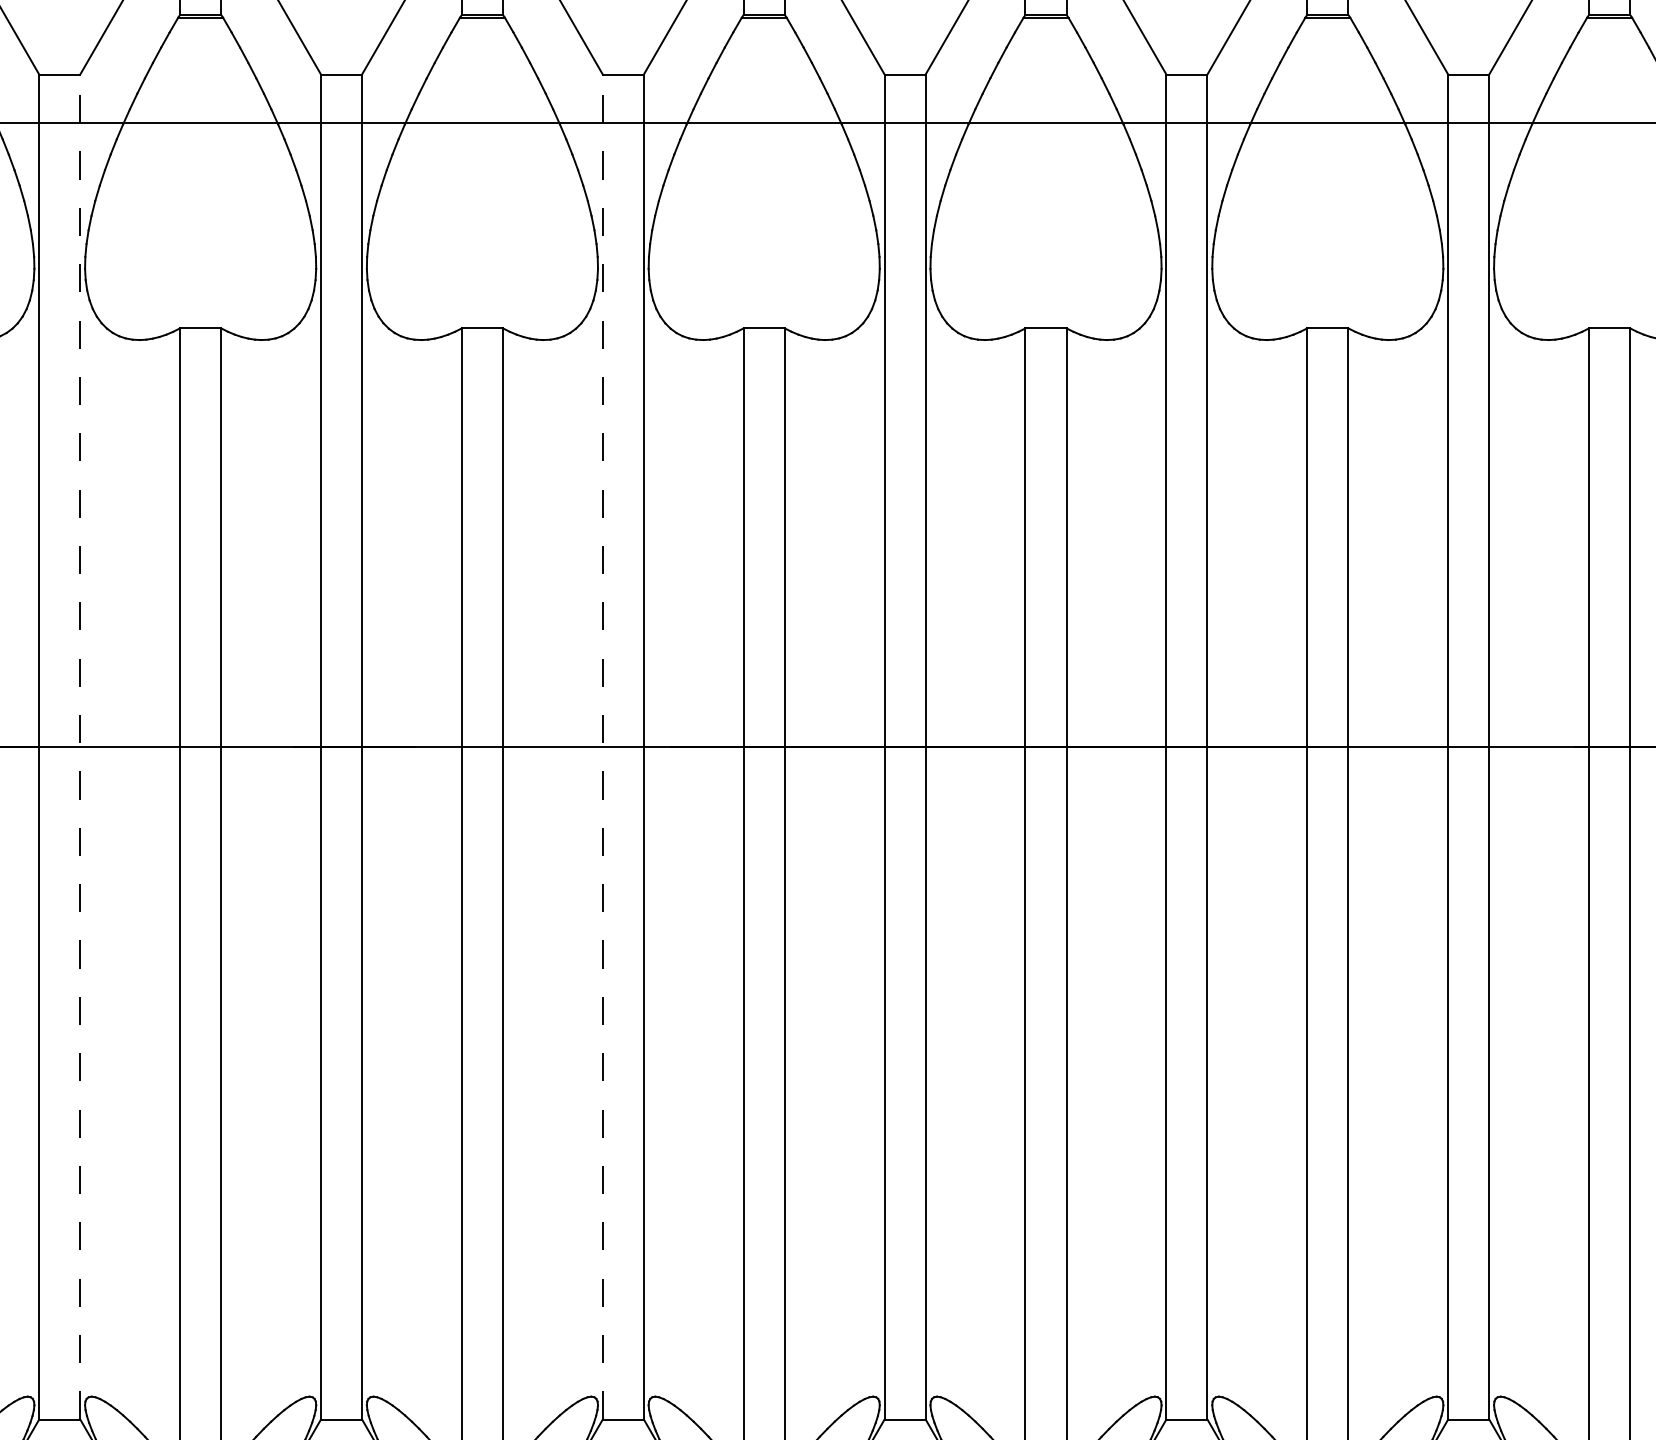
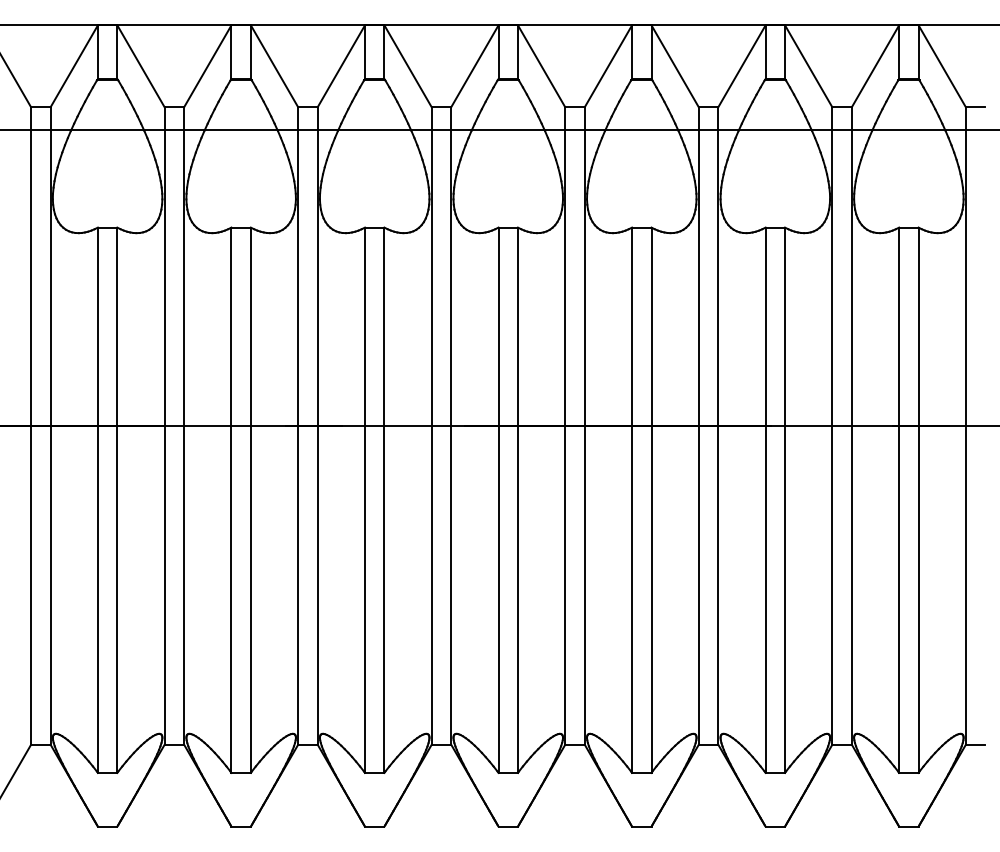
line: (81, 748) -> (184, 426), dashed -> solid
line: (602, 748) -> (431, 426), dashed -> solid

